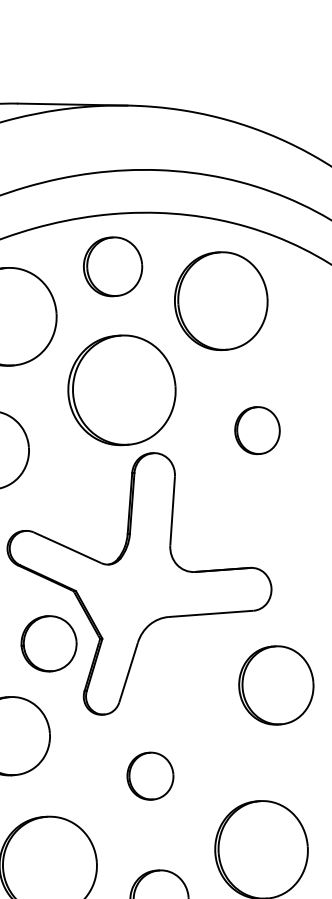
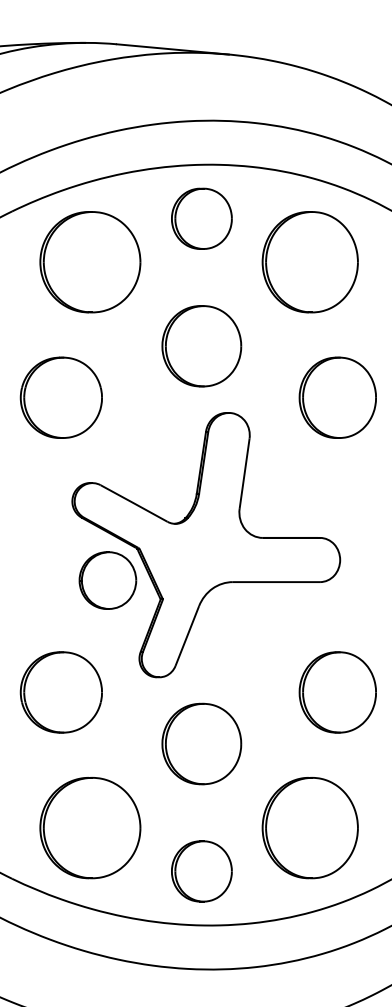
part: (121, 390) -> (201, 346), size x0.71
part: (257, 430) -> (337, 397), size x1.67
part: (48, 643) -> (107, 580), moved
part: (276, 685) -> (337, 692), moved
part: (150, 775) -> (201, 743), size x1.67

